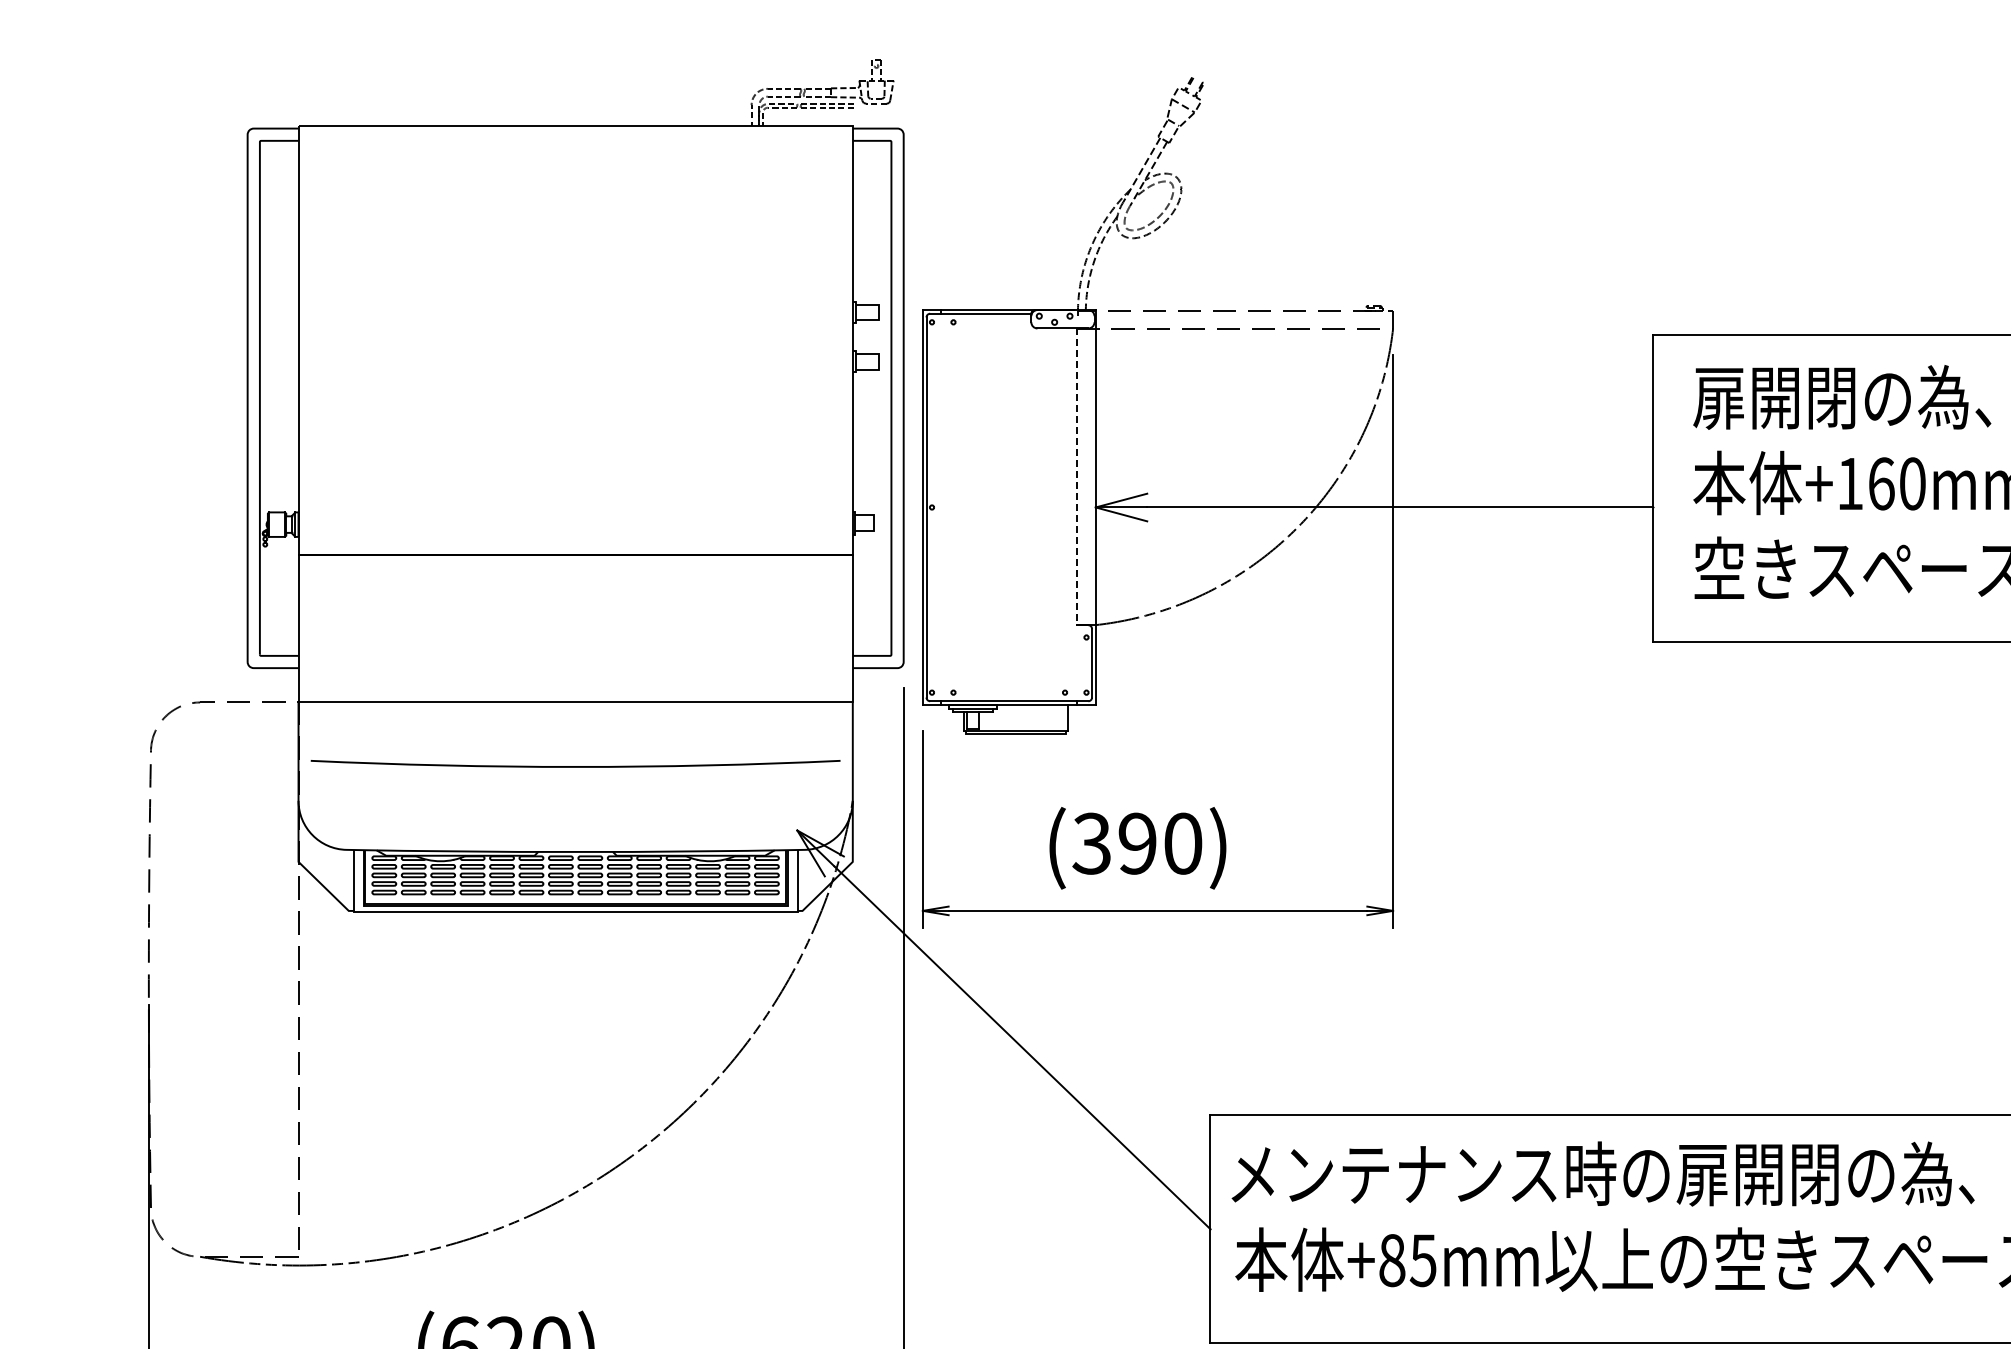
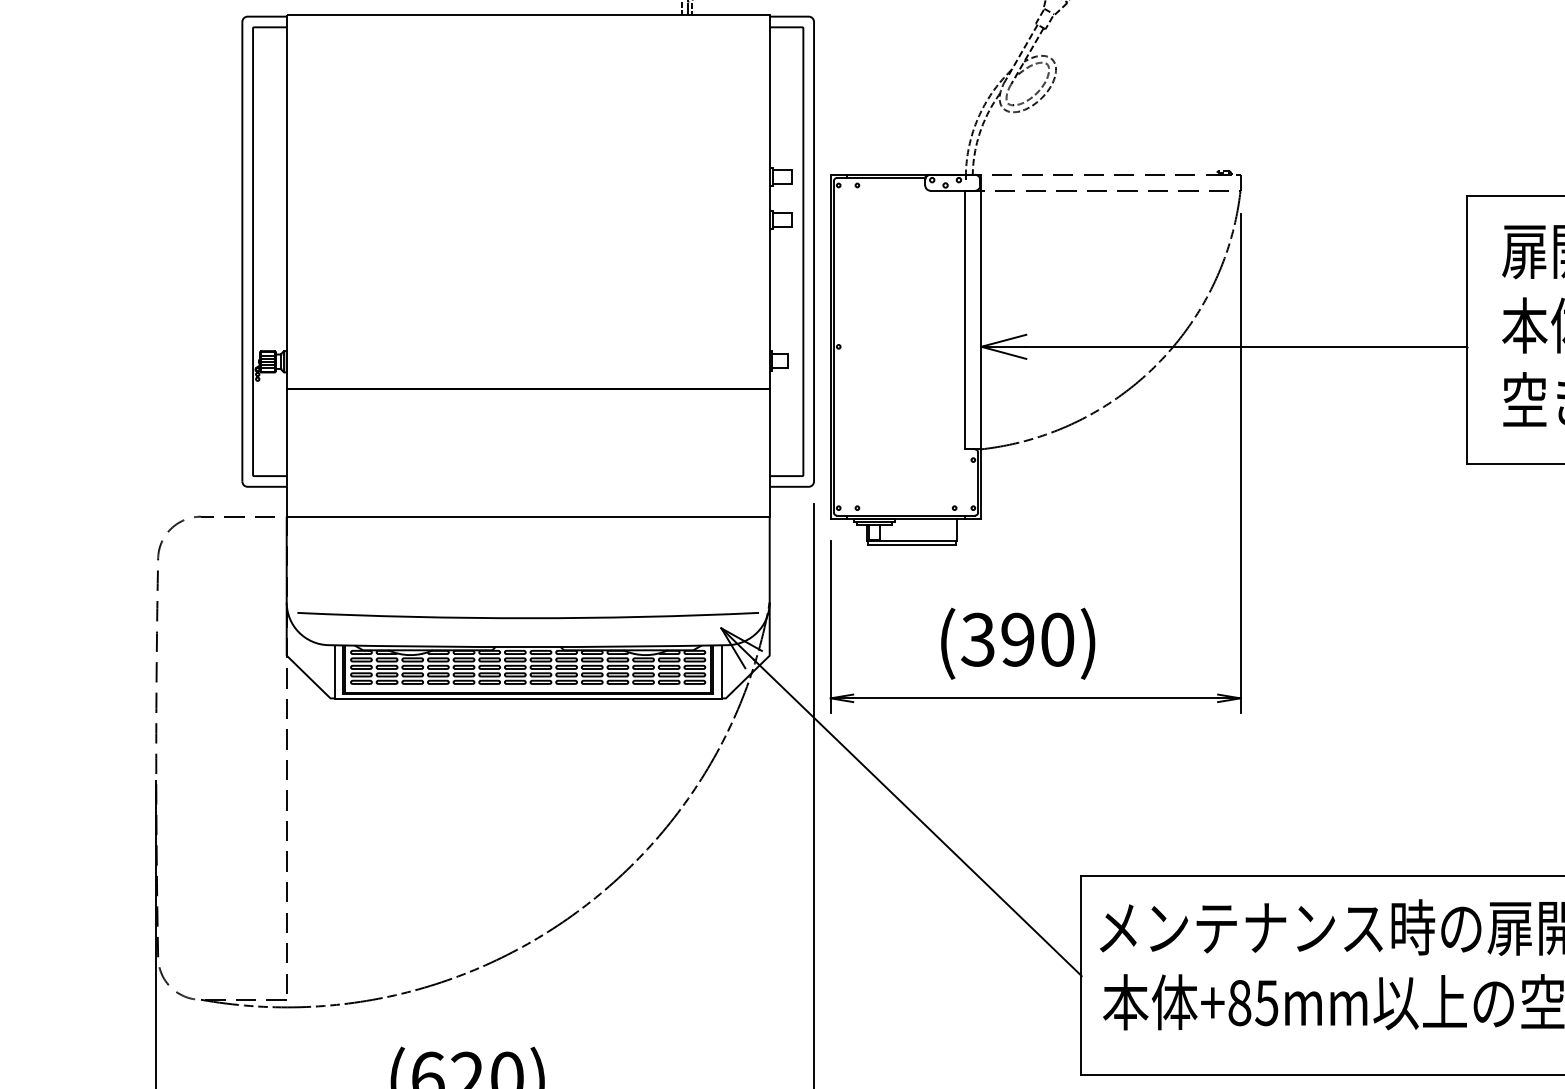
line: (1077, 477) -> (965, 320), dashed -> solid
hatch: (277, 524) -> (268, 361), added
arc: (575, 766) -> (528, 617), moved

